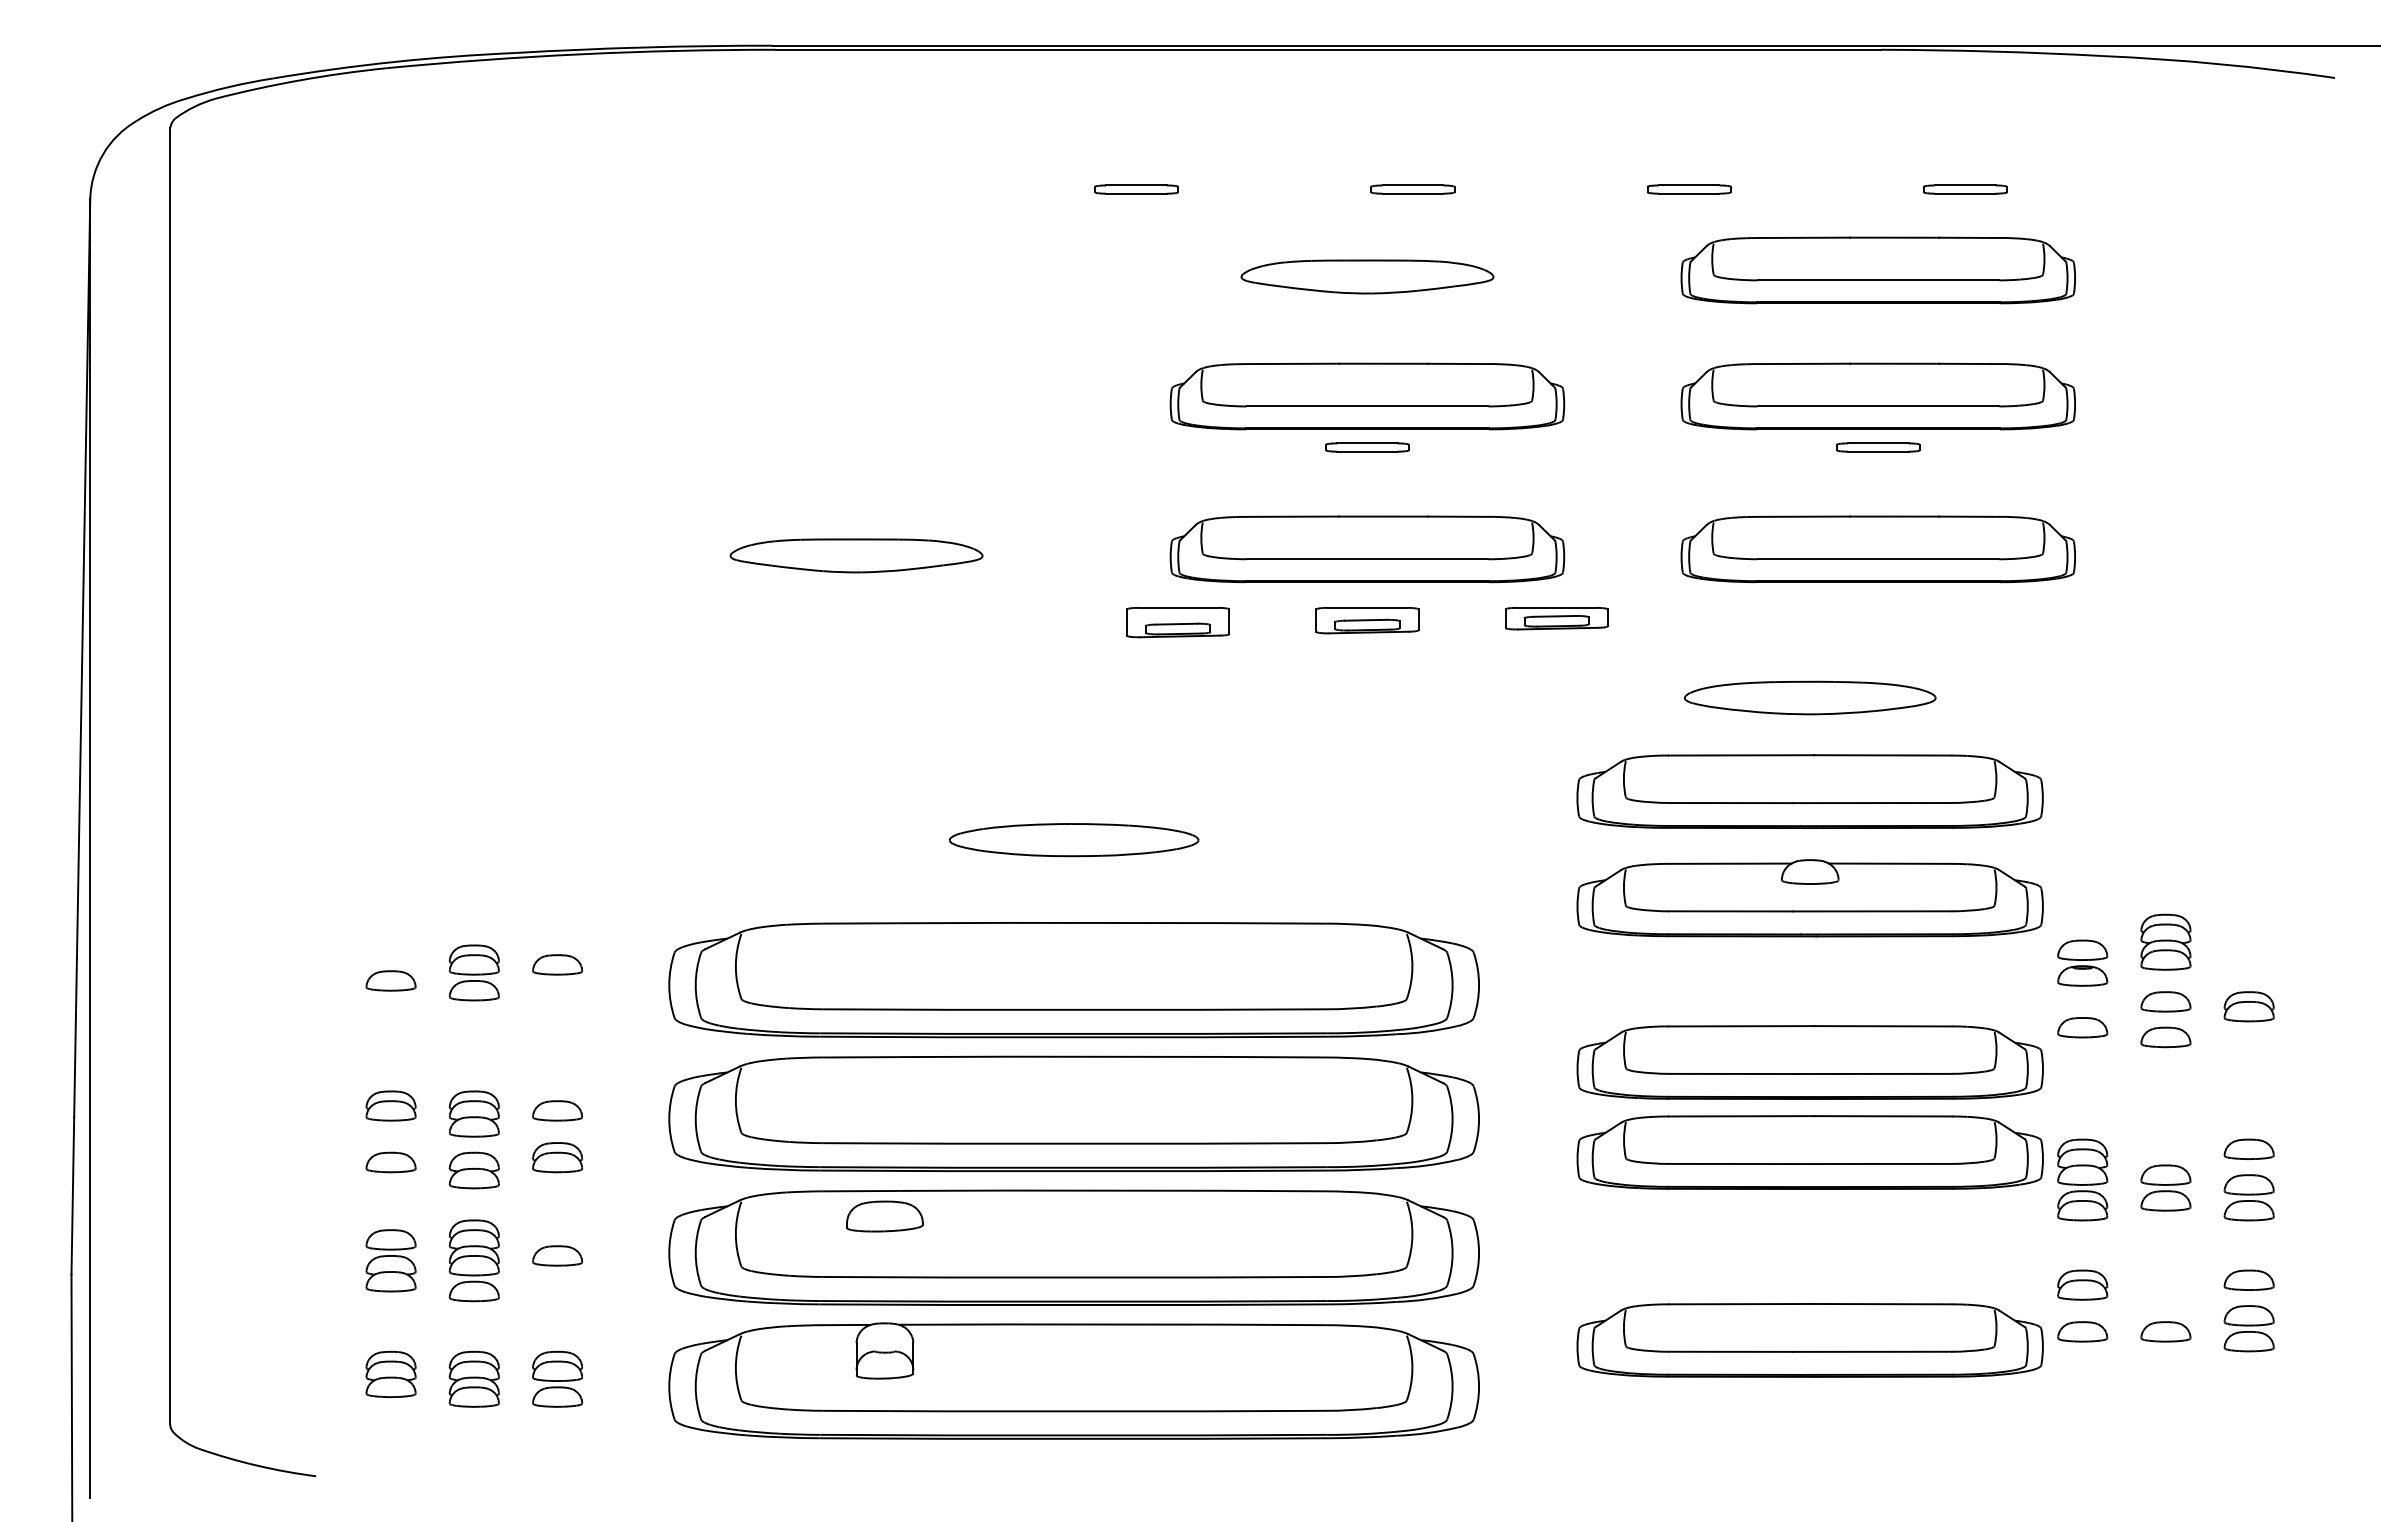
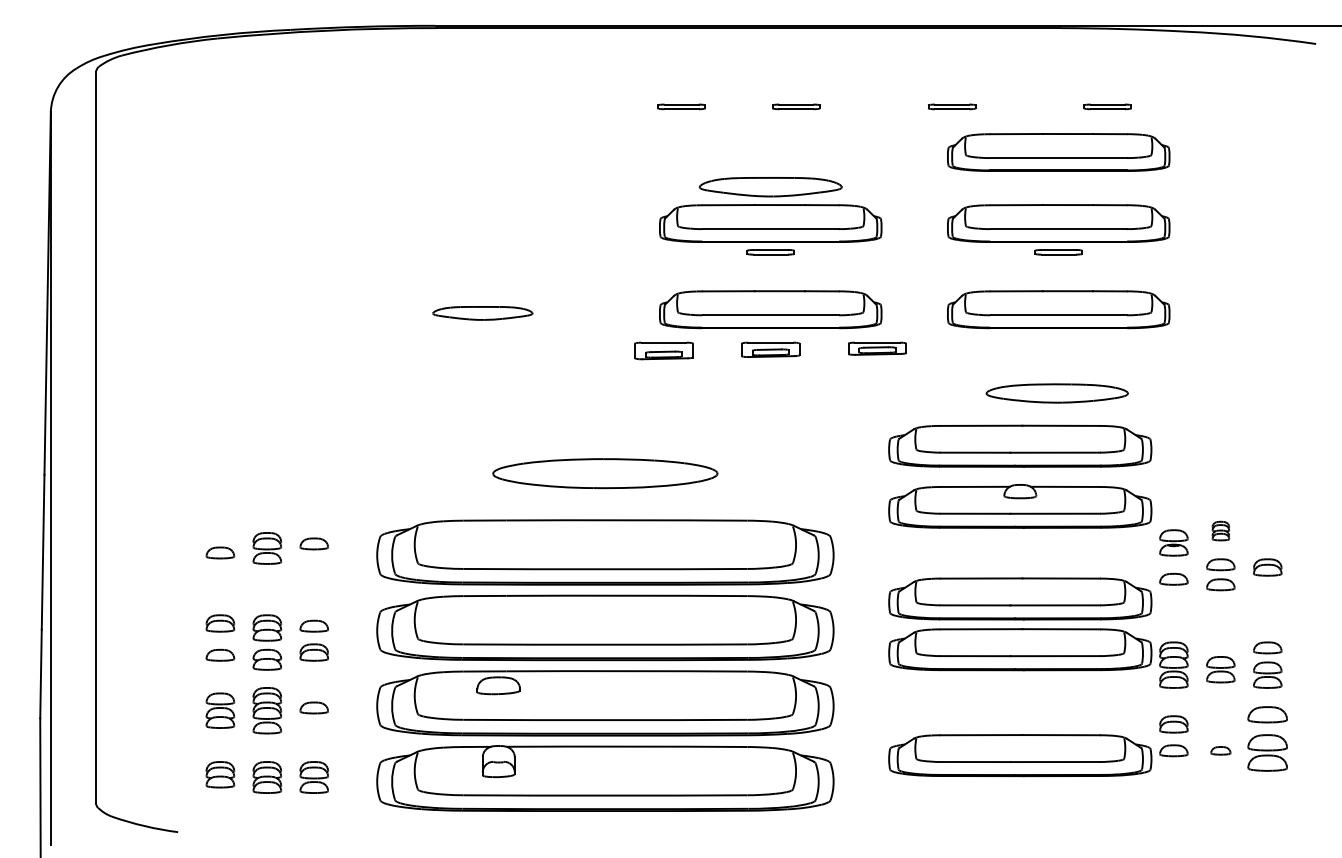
part: (1136, 188) -> (681, 106), moved
part: (1367, 277) -> (770, 187), moved
part: (856, 556) -> (482, 313), size x0.7
part: (1808, 698) -> (1056, 393), moved
part: (1074, 839) -> (605, 473), size x1.6
part: (2165, 941) -> (1220, 530), size x0.6
part: (2248, 1310) -> (1267, 738), size x1.4
part: (2165, 1331) -> (1220, 750), size x0.7

